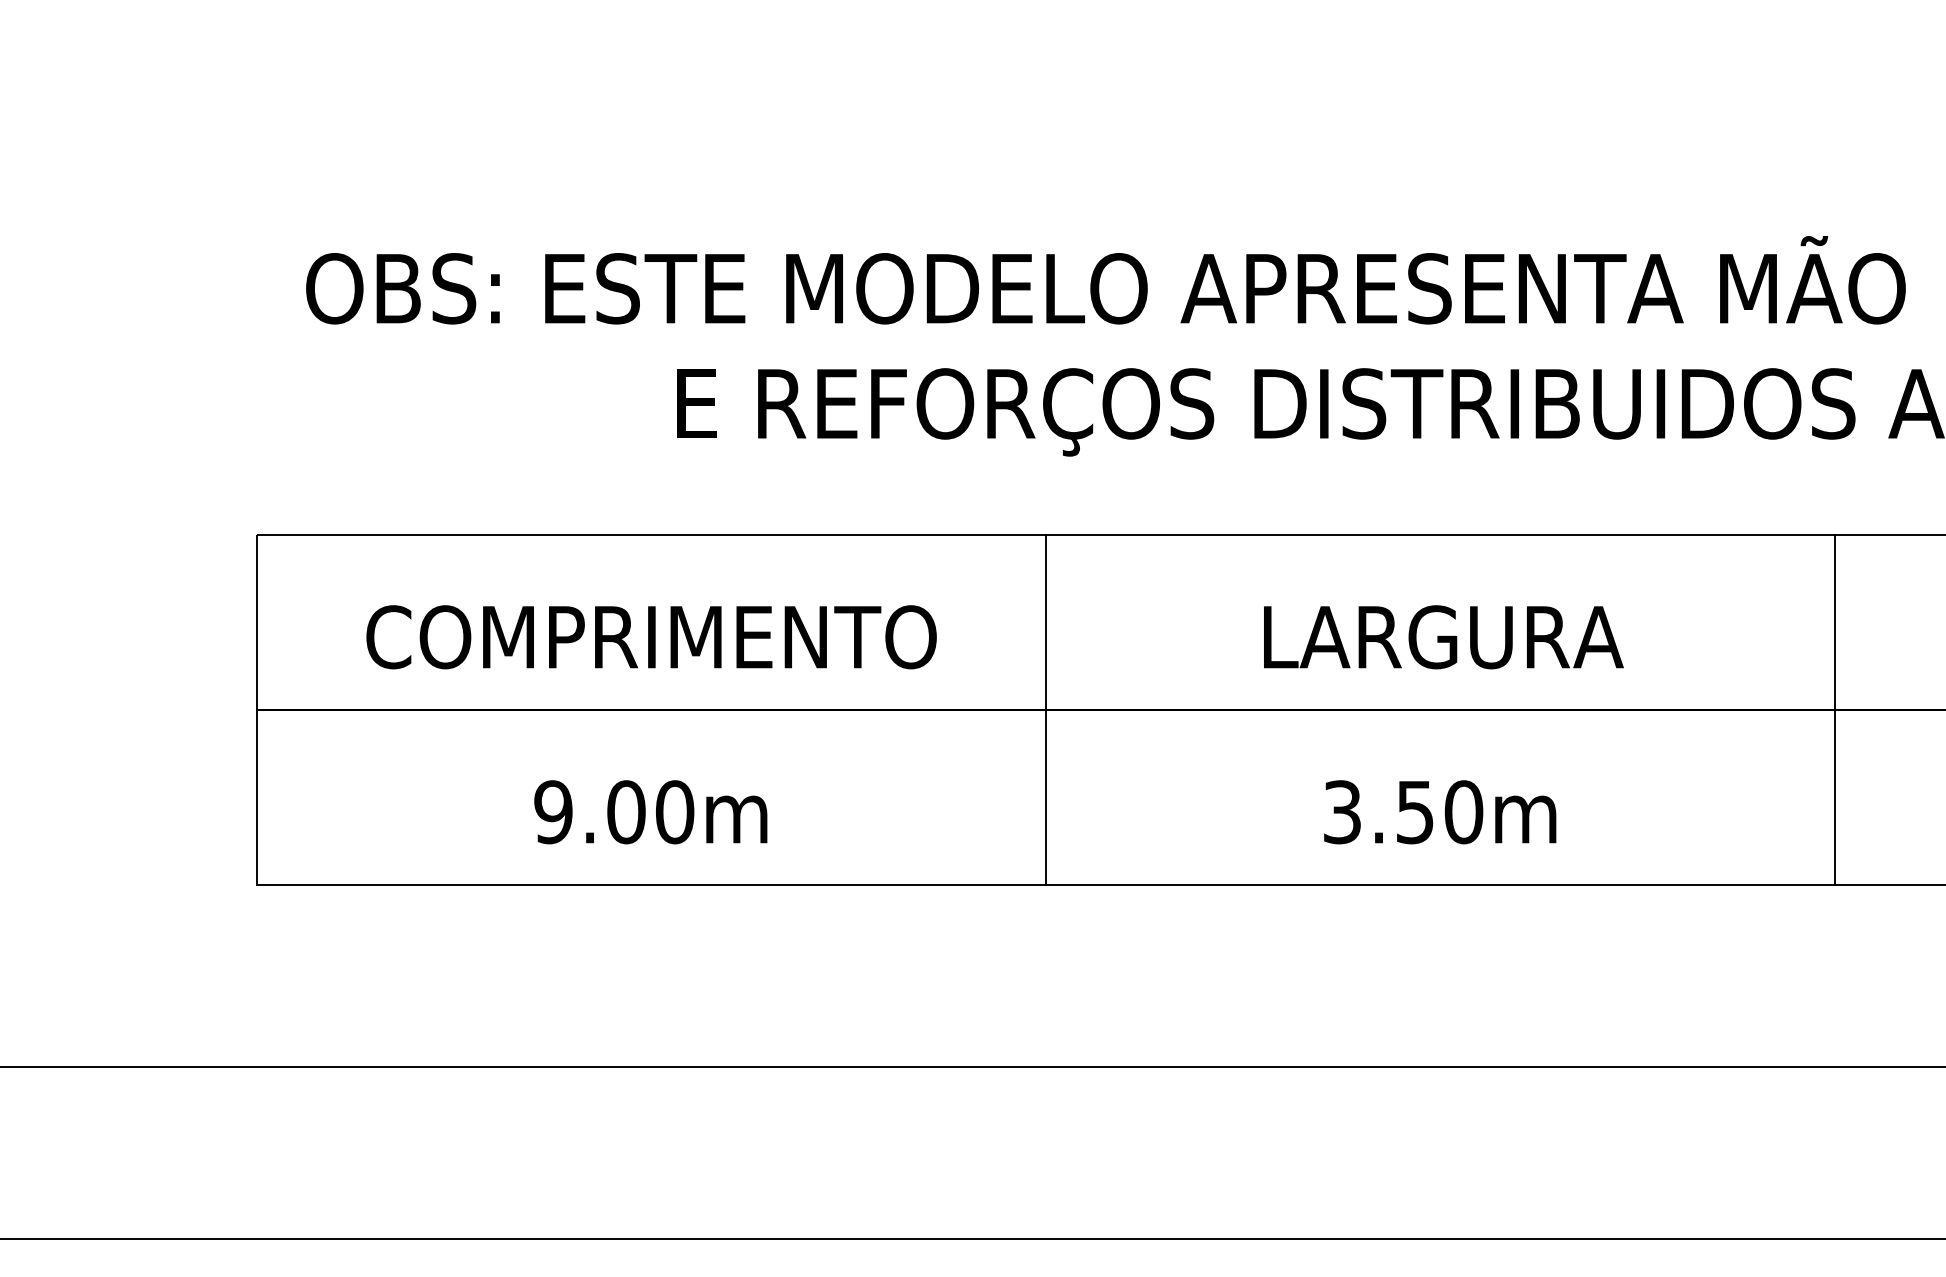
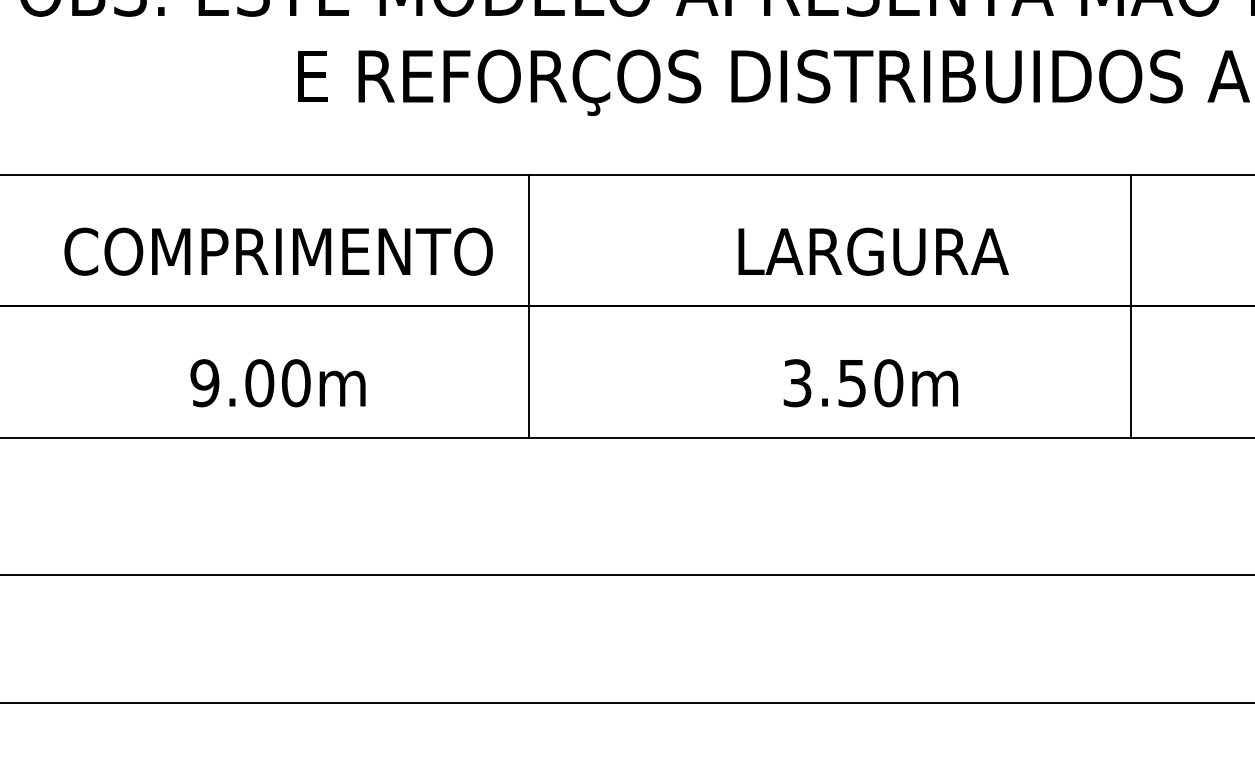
line: (1046, 709) -> (529, 306), moved
line: (1835, 709) -> (1131, 306), moved

